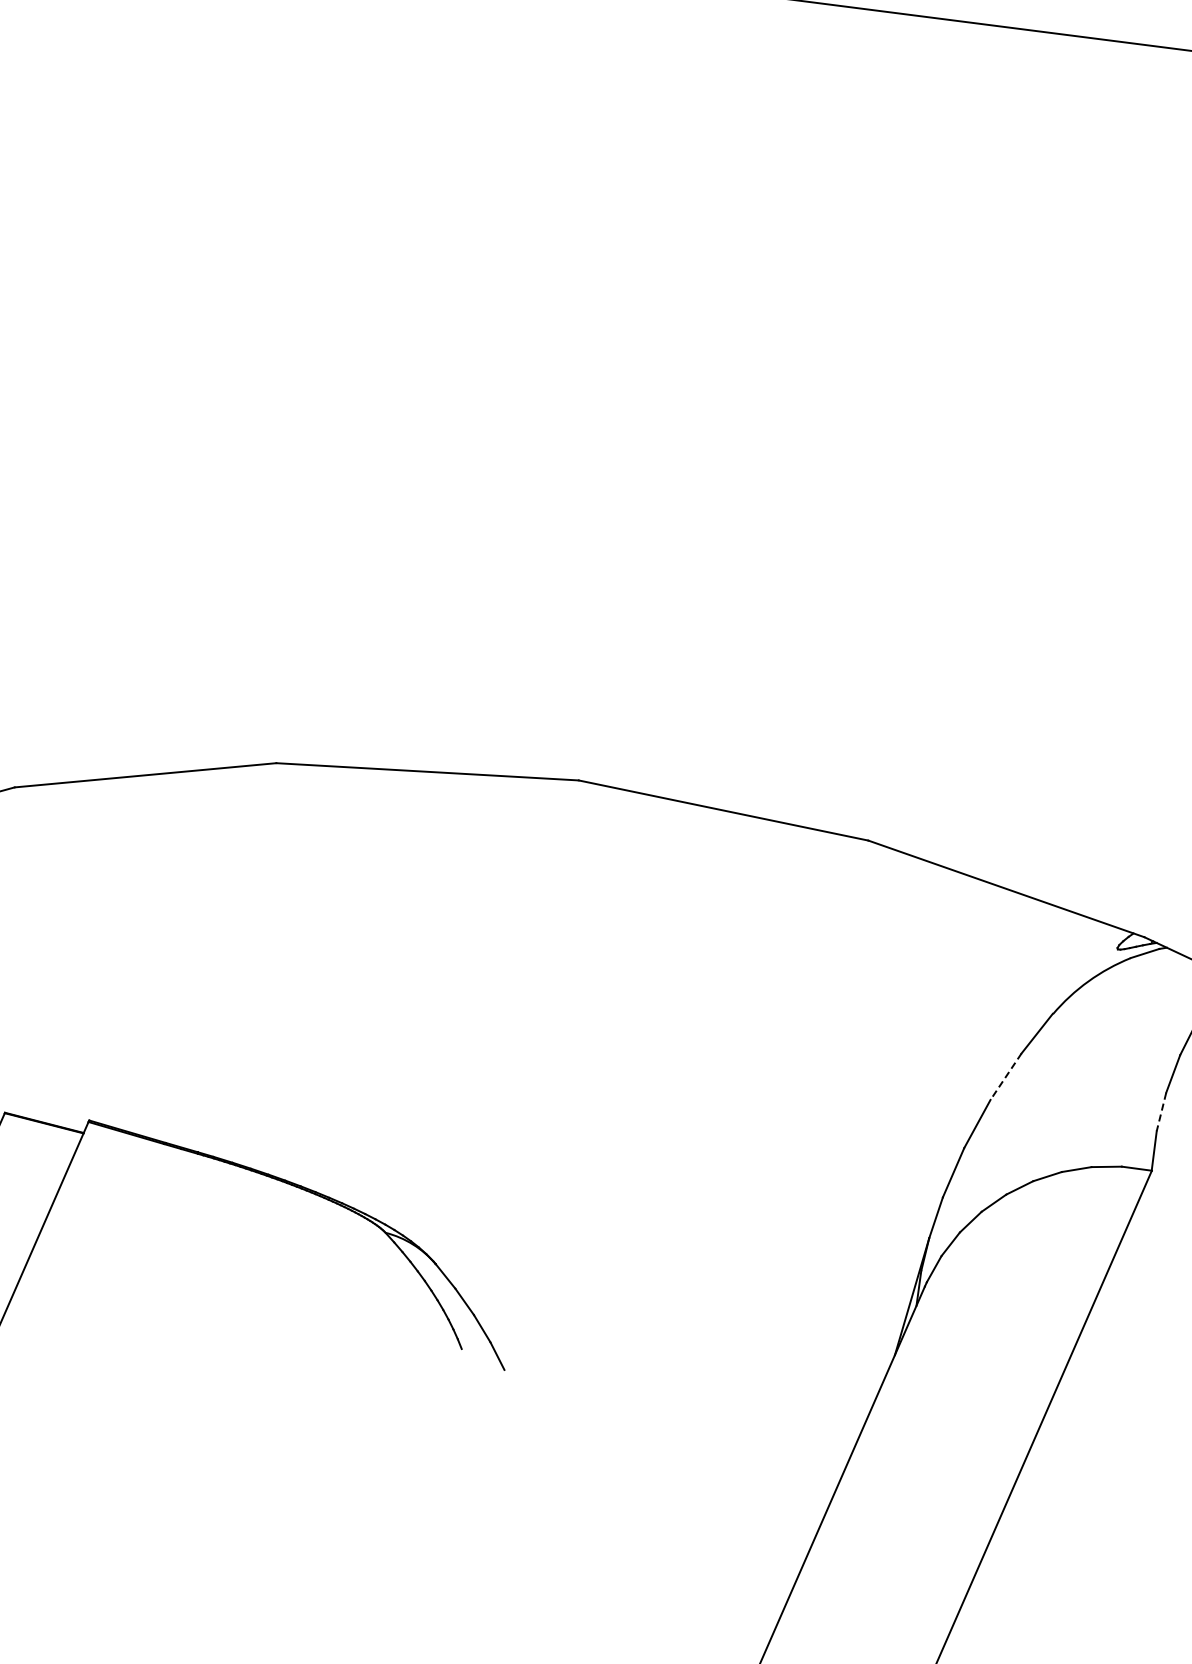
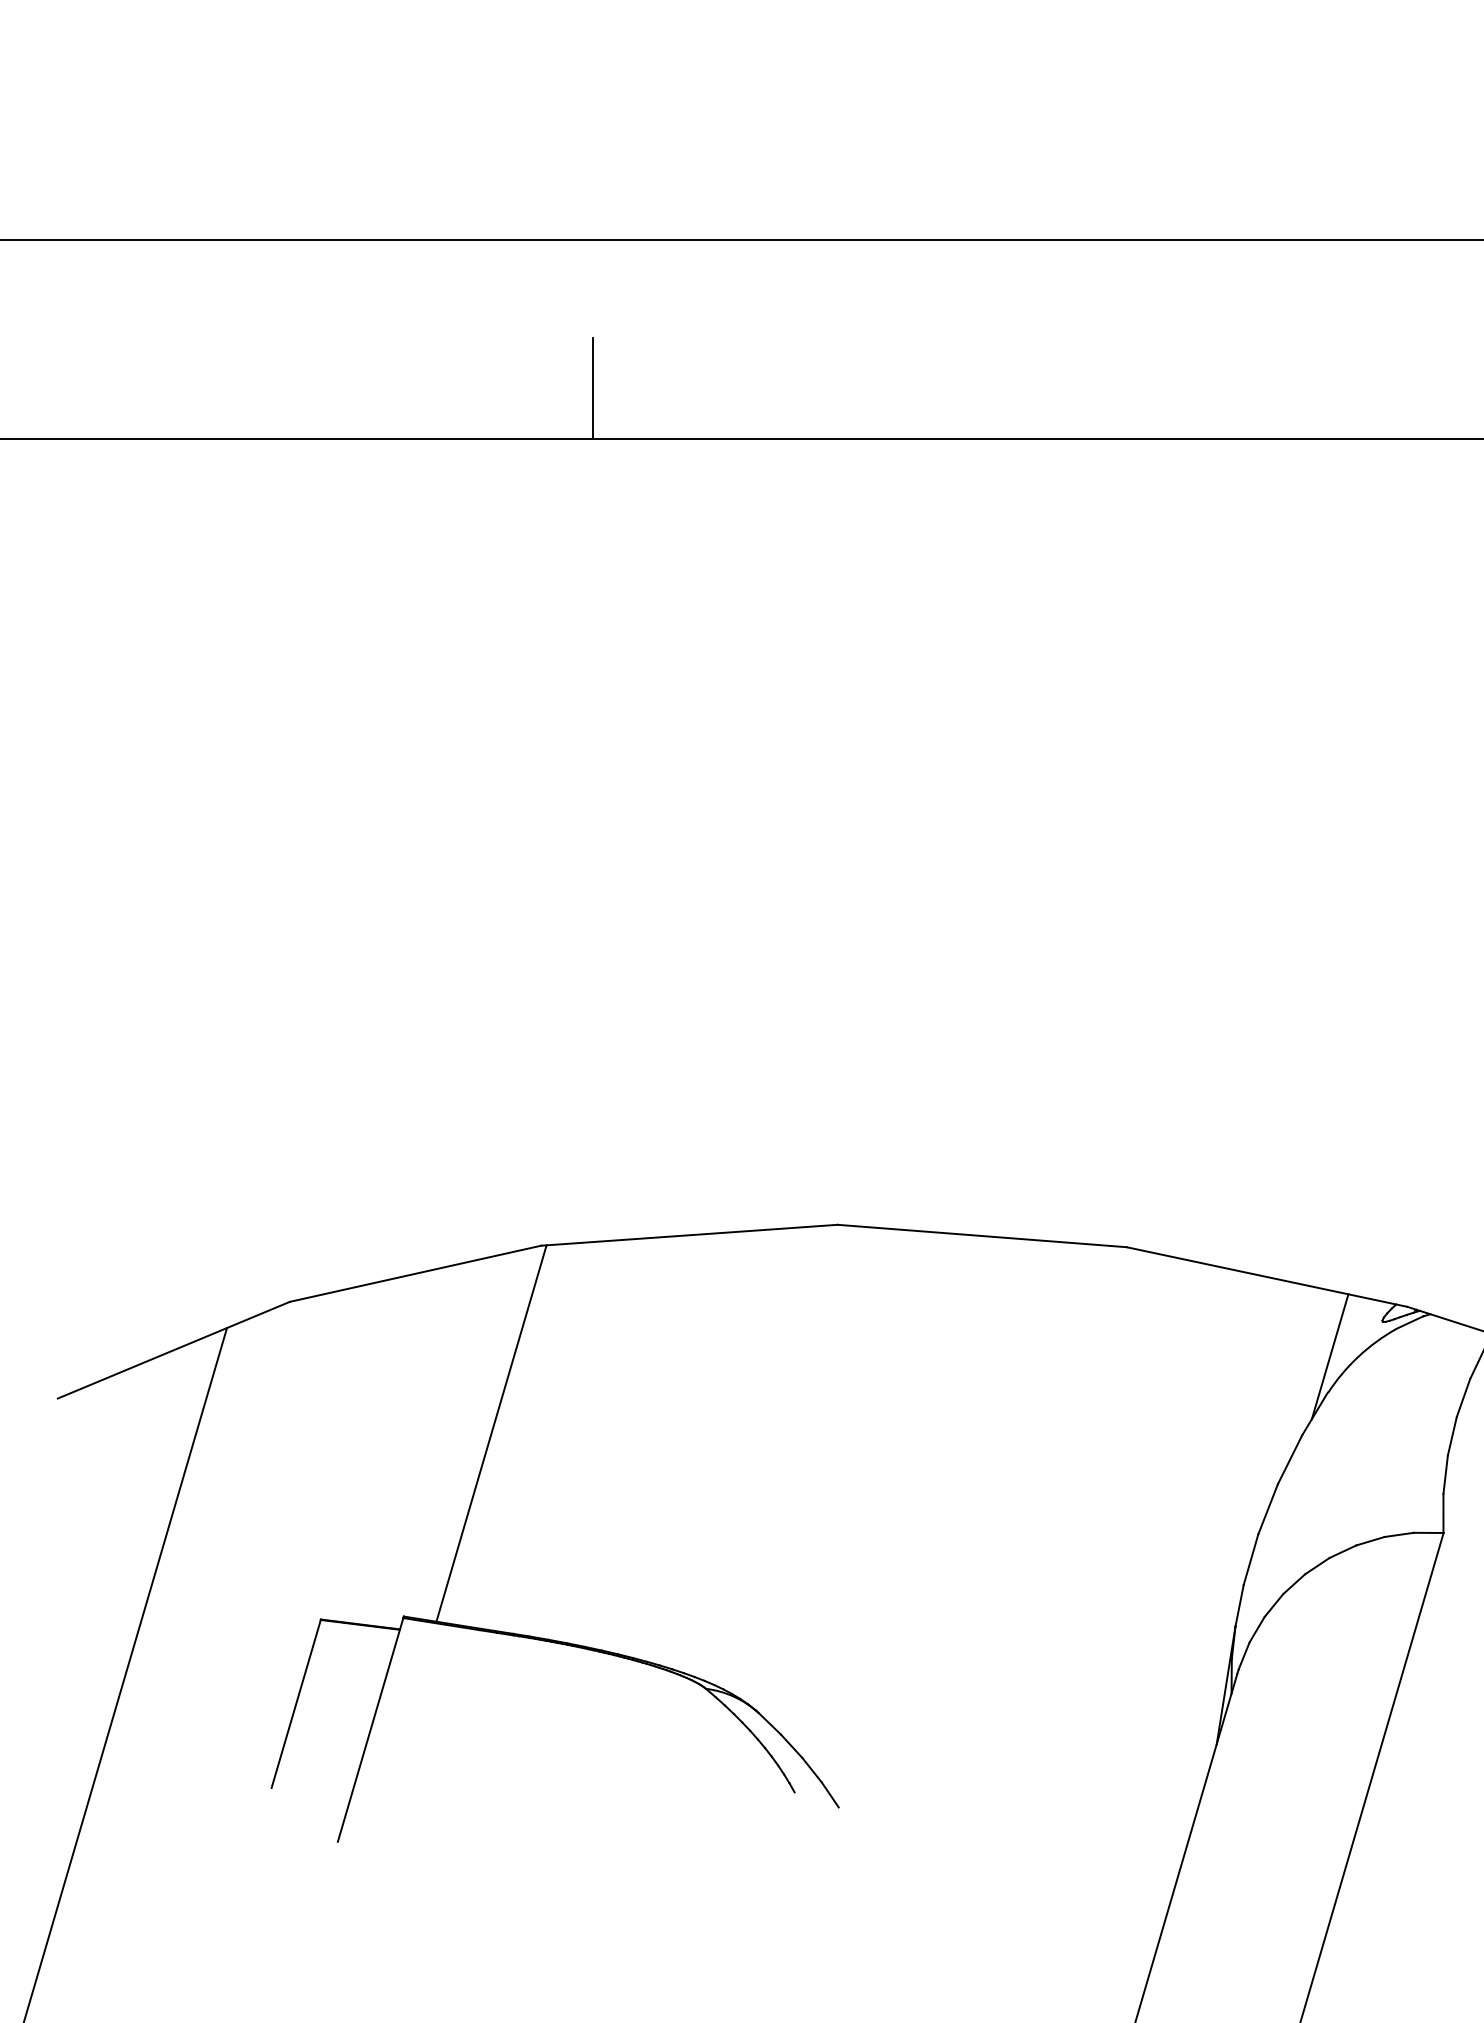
line: (201, 946) -> (491, 1433), added
line: (1059, 977) -> (1329, 1356), added
line: (1005, 1077) -> (1289, 1460), dashed -> solid
line: (1161, 1112) -> (1445, 1475), dashed -> solid

